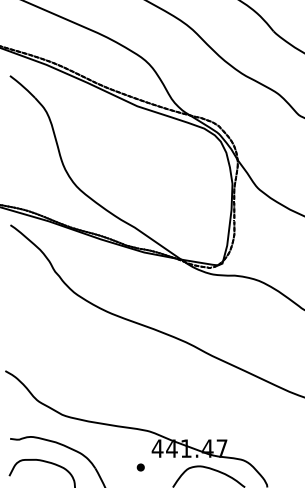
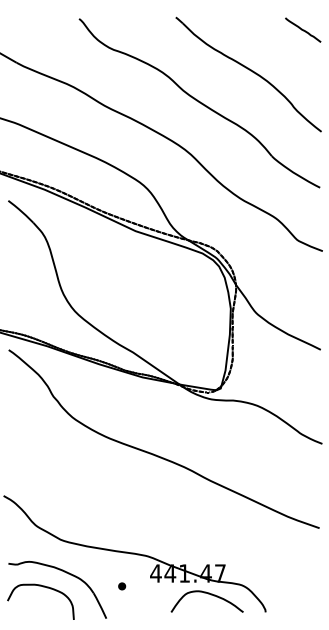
part: (141, 467) -> (122, 586), moved

